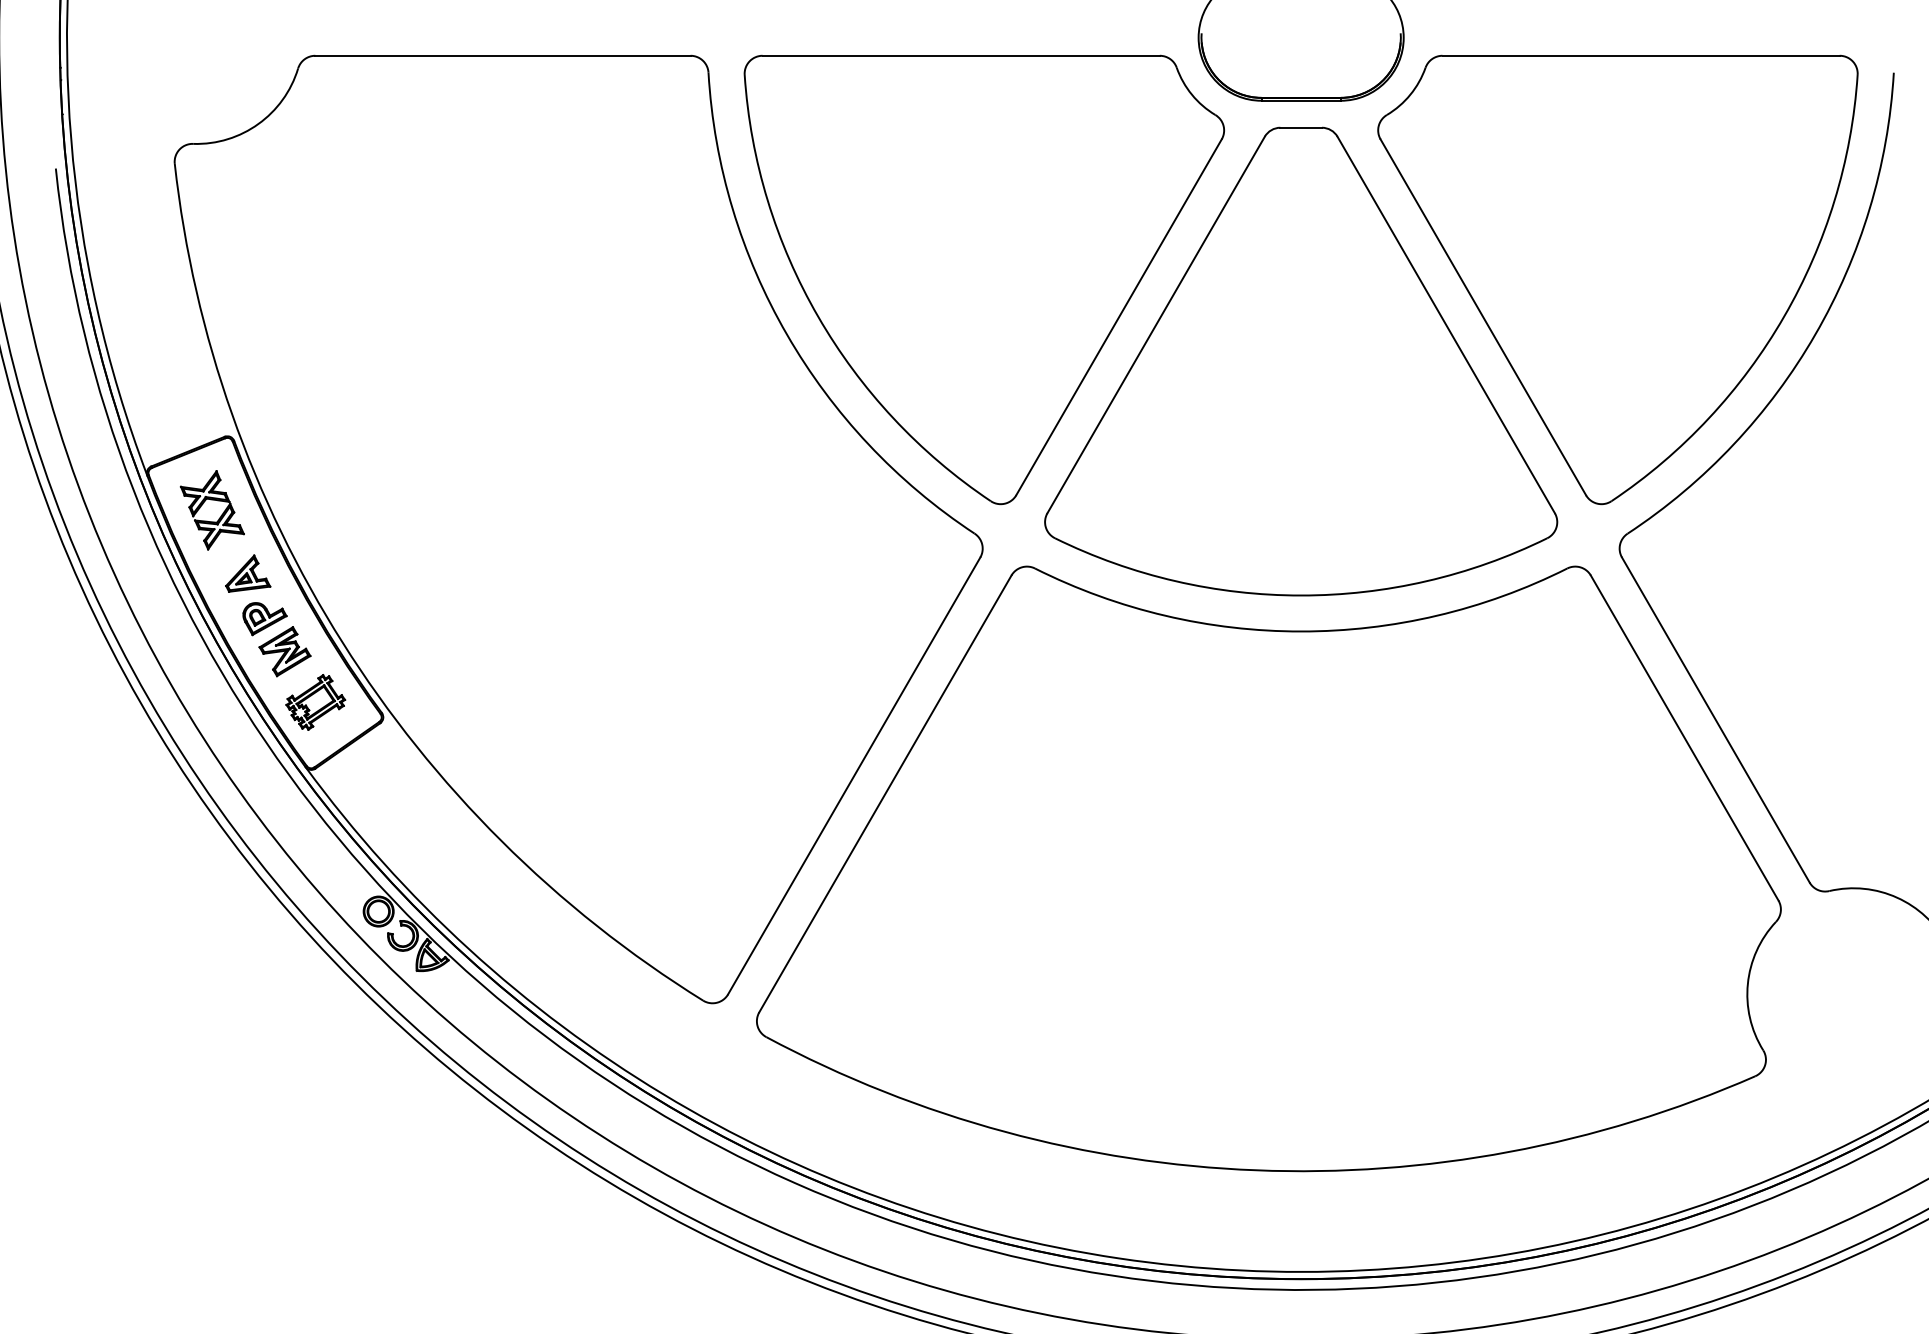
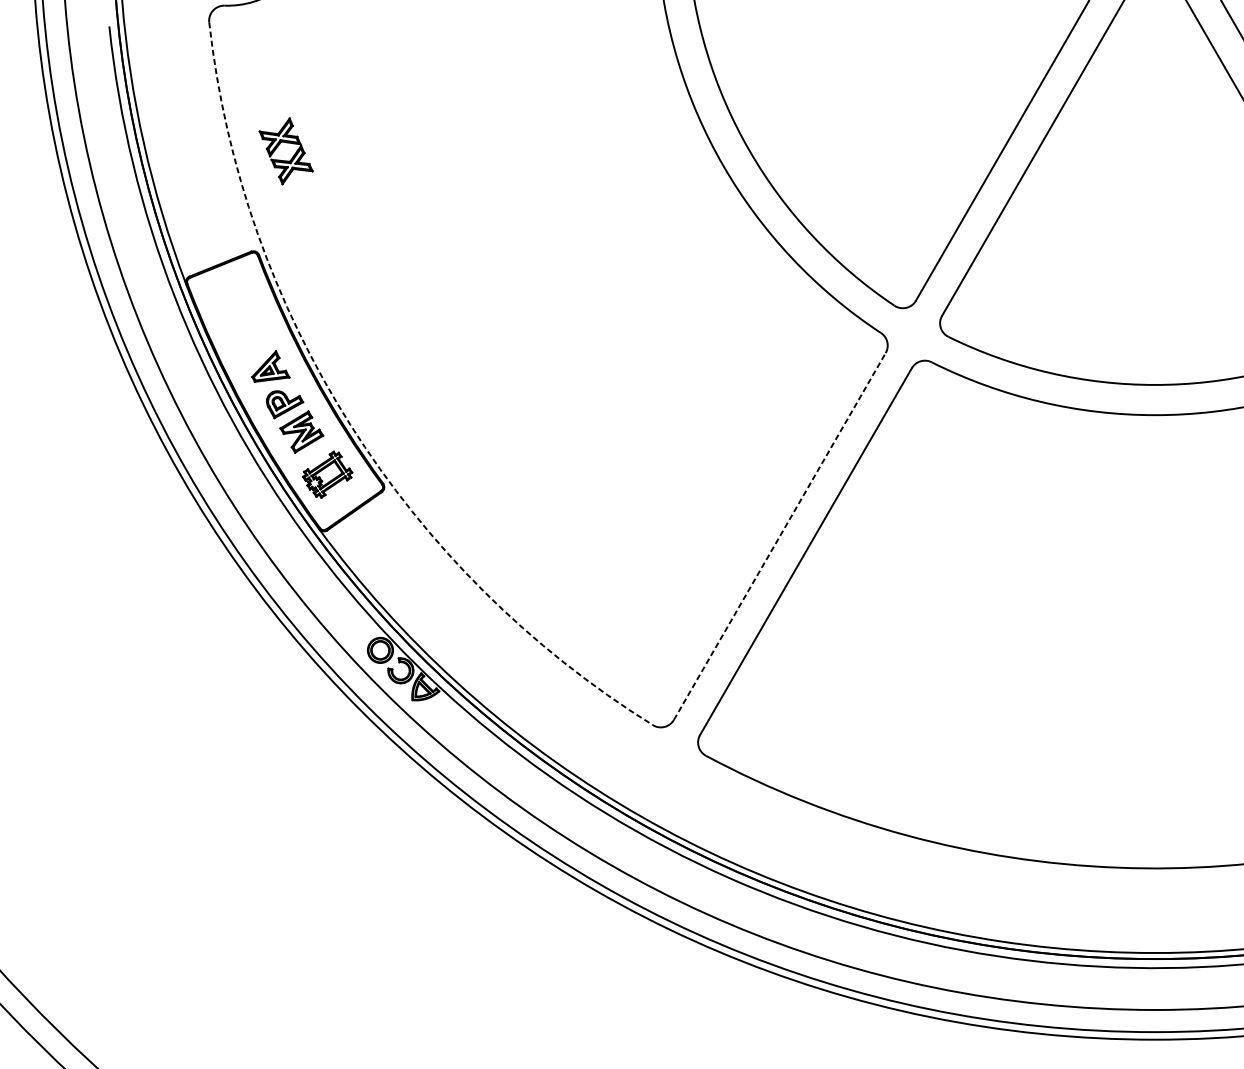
part: (211, 500) -> (285, 143), moved
arc: (342, 642) -> (350, 424), solid -> dashed
line: (854, 775) -> (780, 536), solid -> dashed

